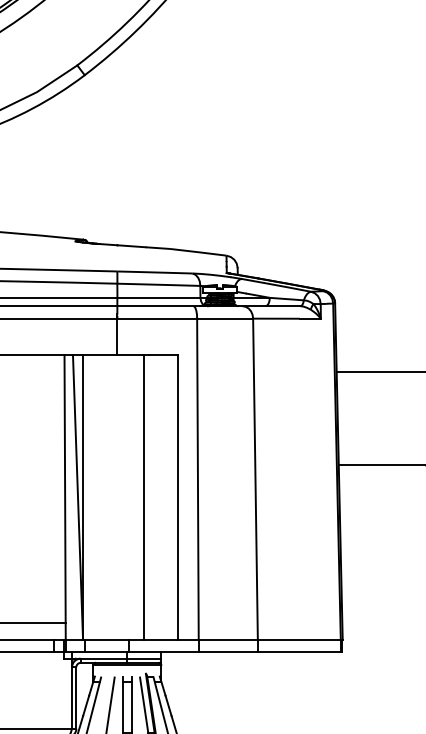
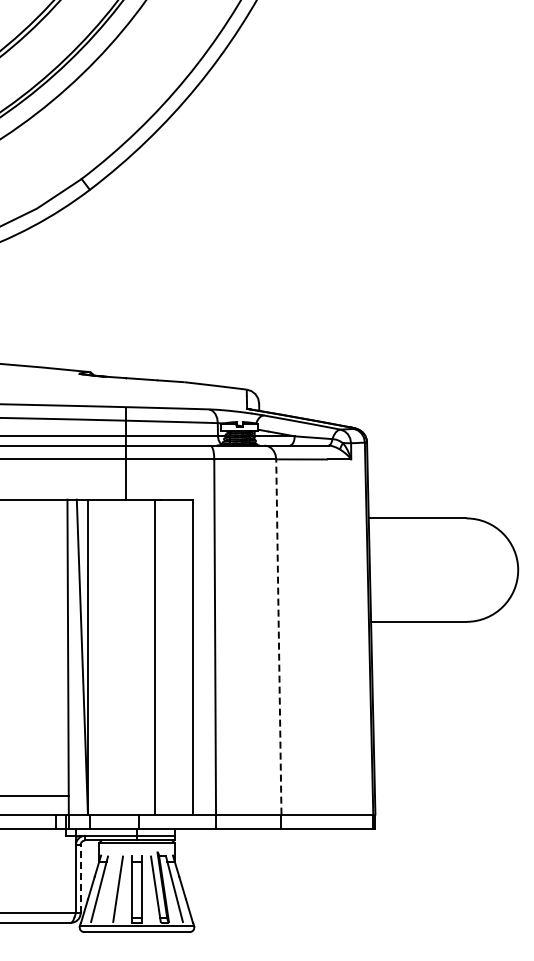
line: (255, 479) -> (278, 637), solid -> dashed
line: (76, 697) -> (80, 878), solid -> dashed

